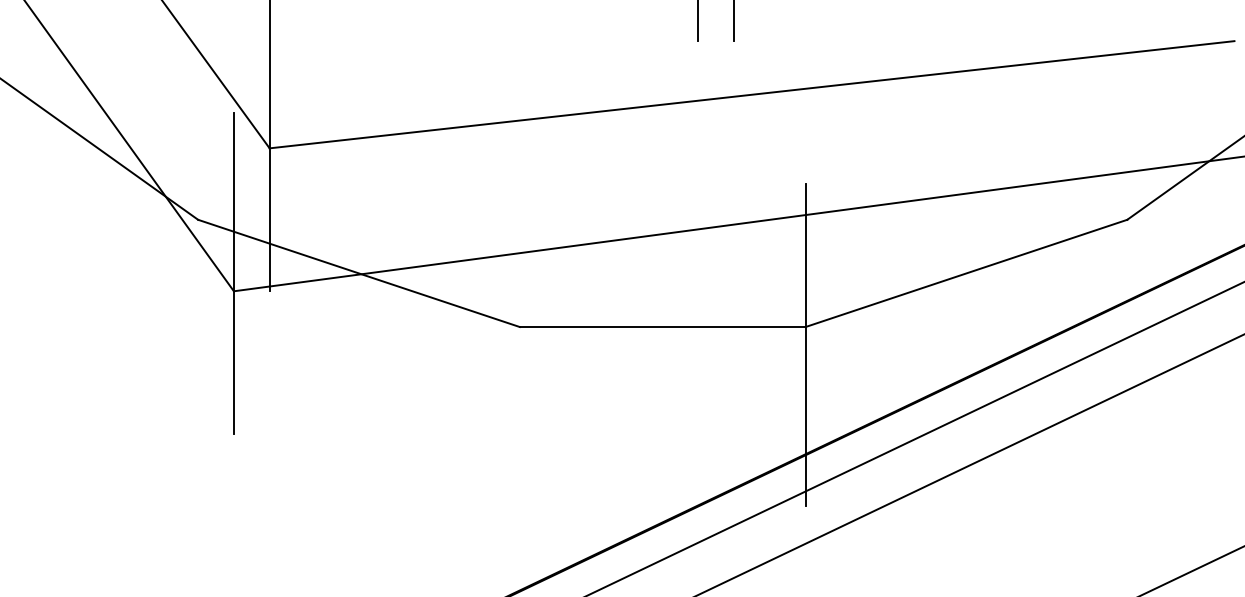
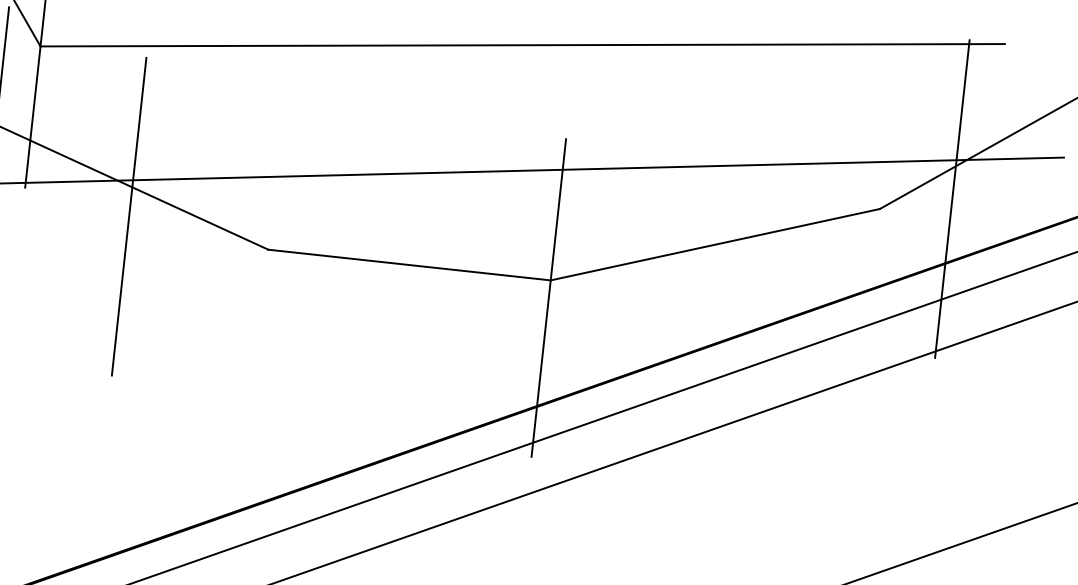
line: (1198, 201) -> (952, 198), added
line: (376, 308) -> (128, 216), added

